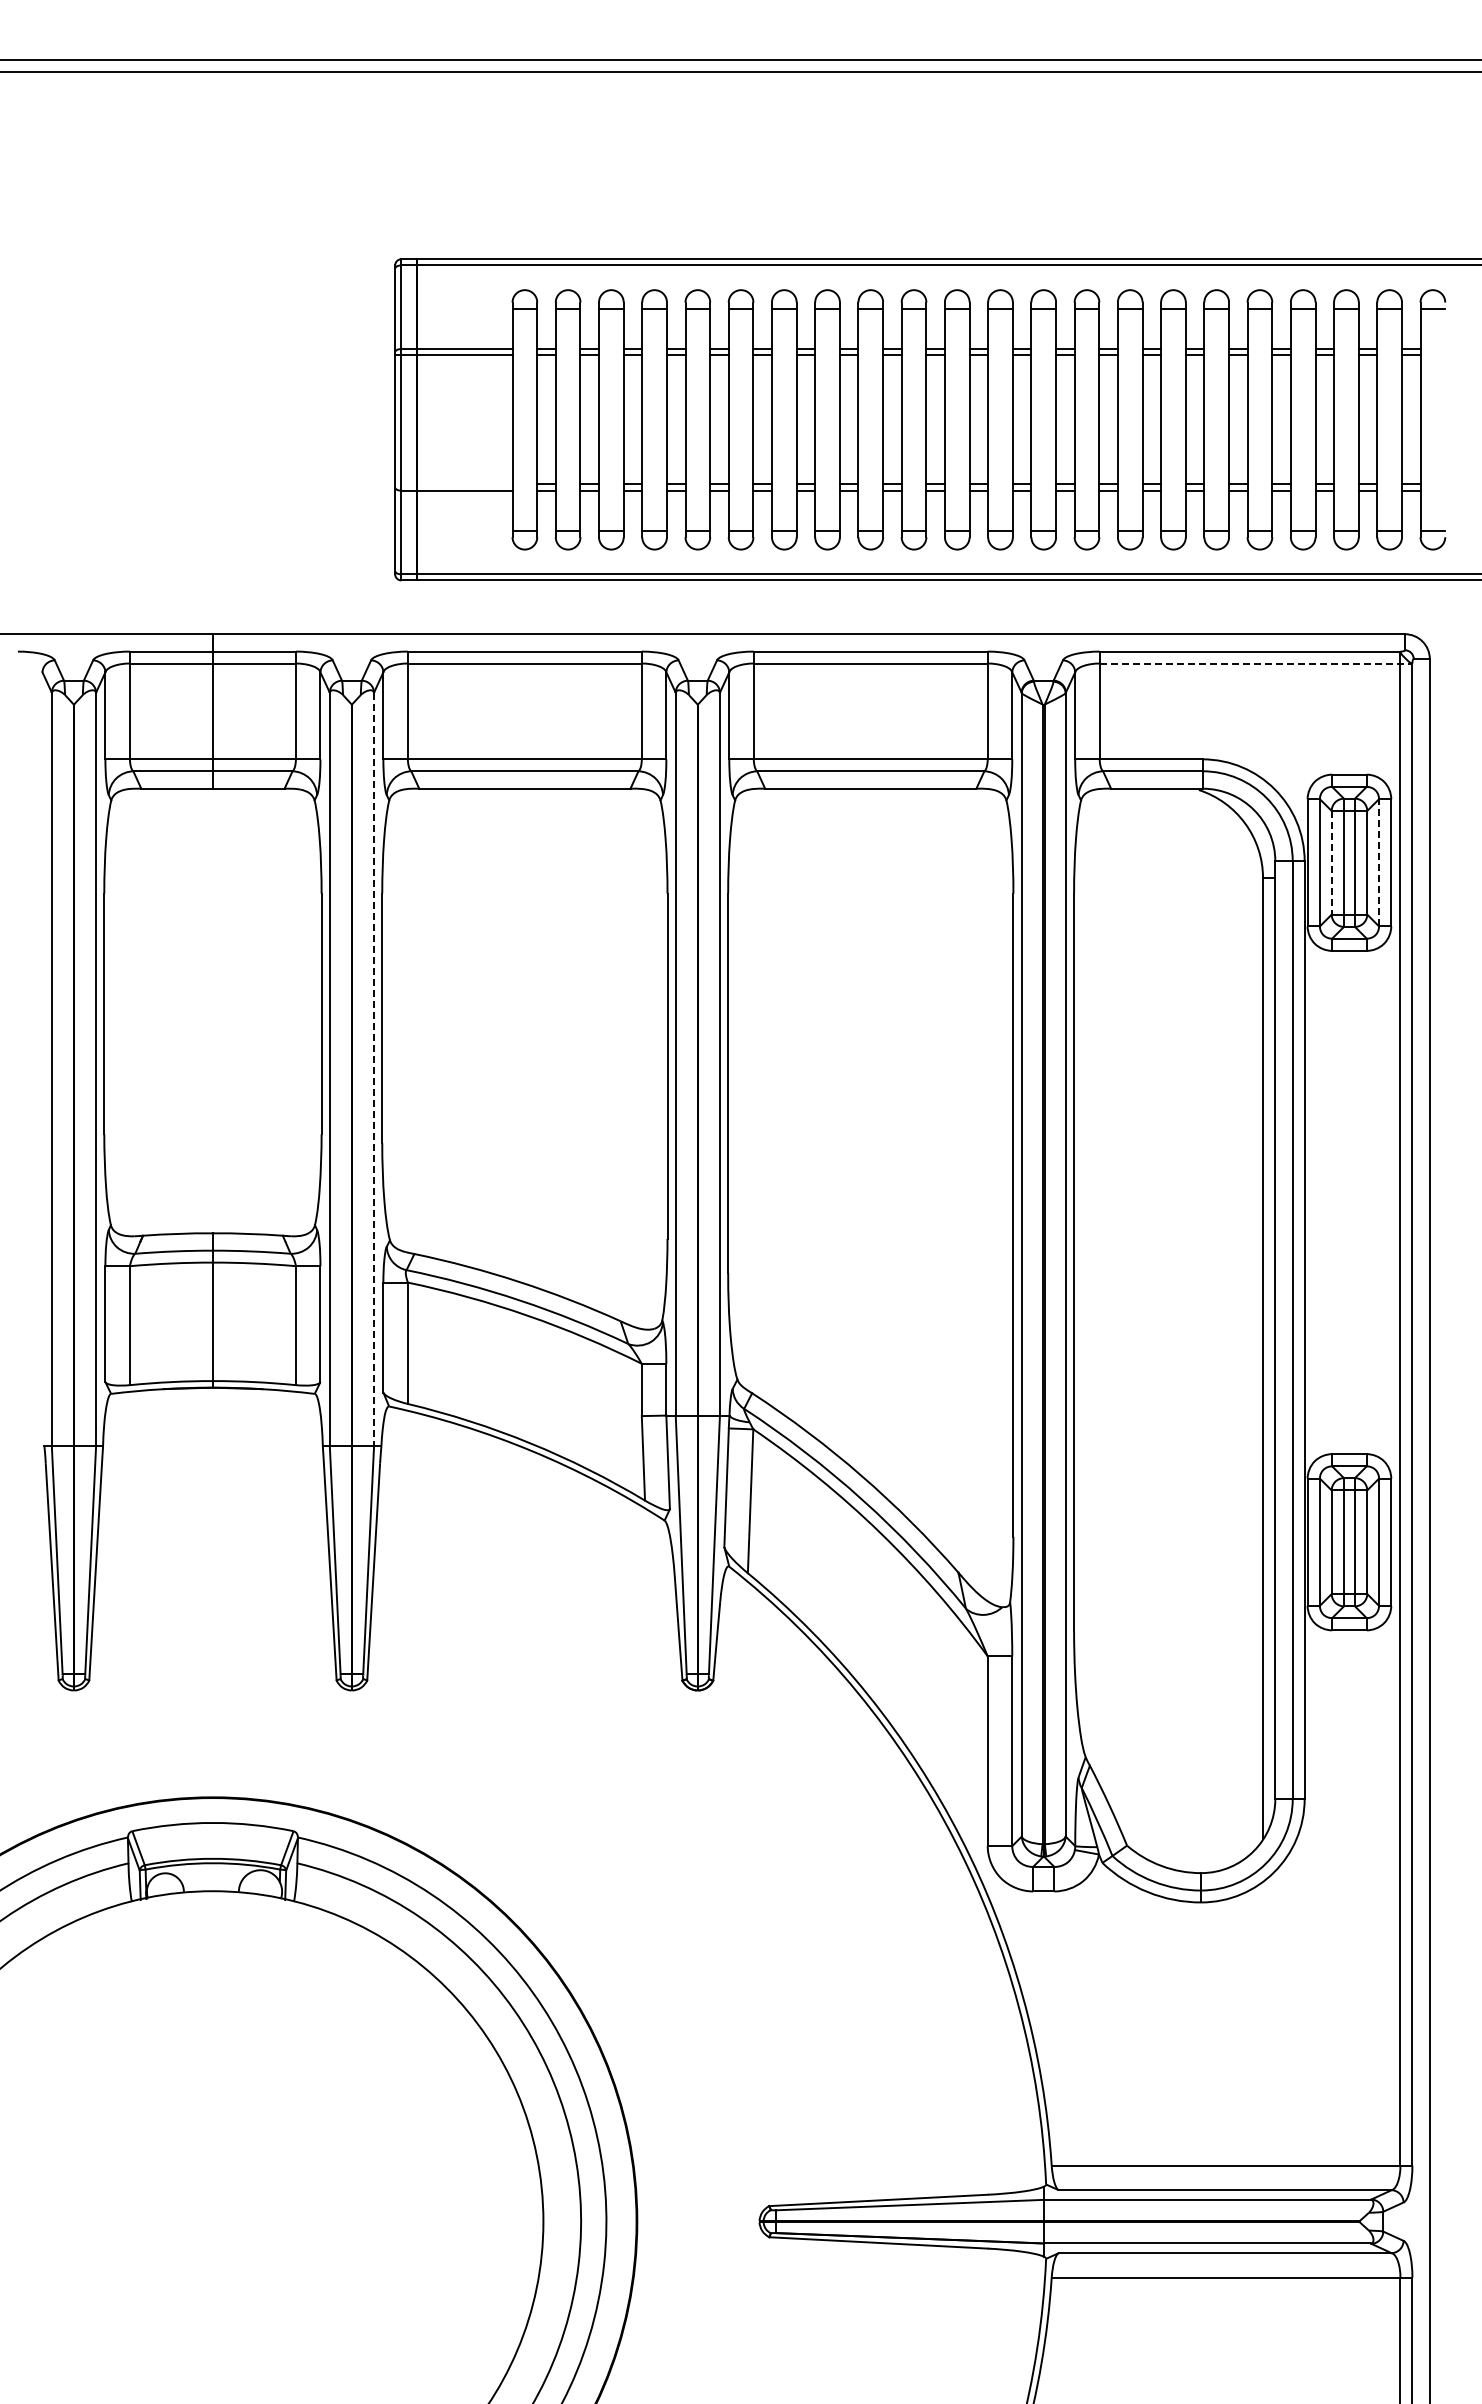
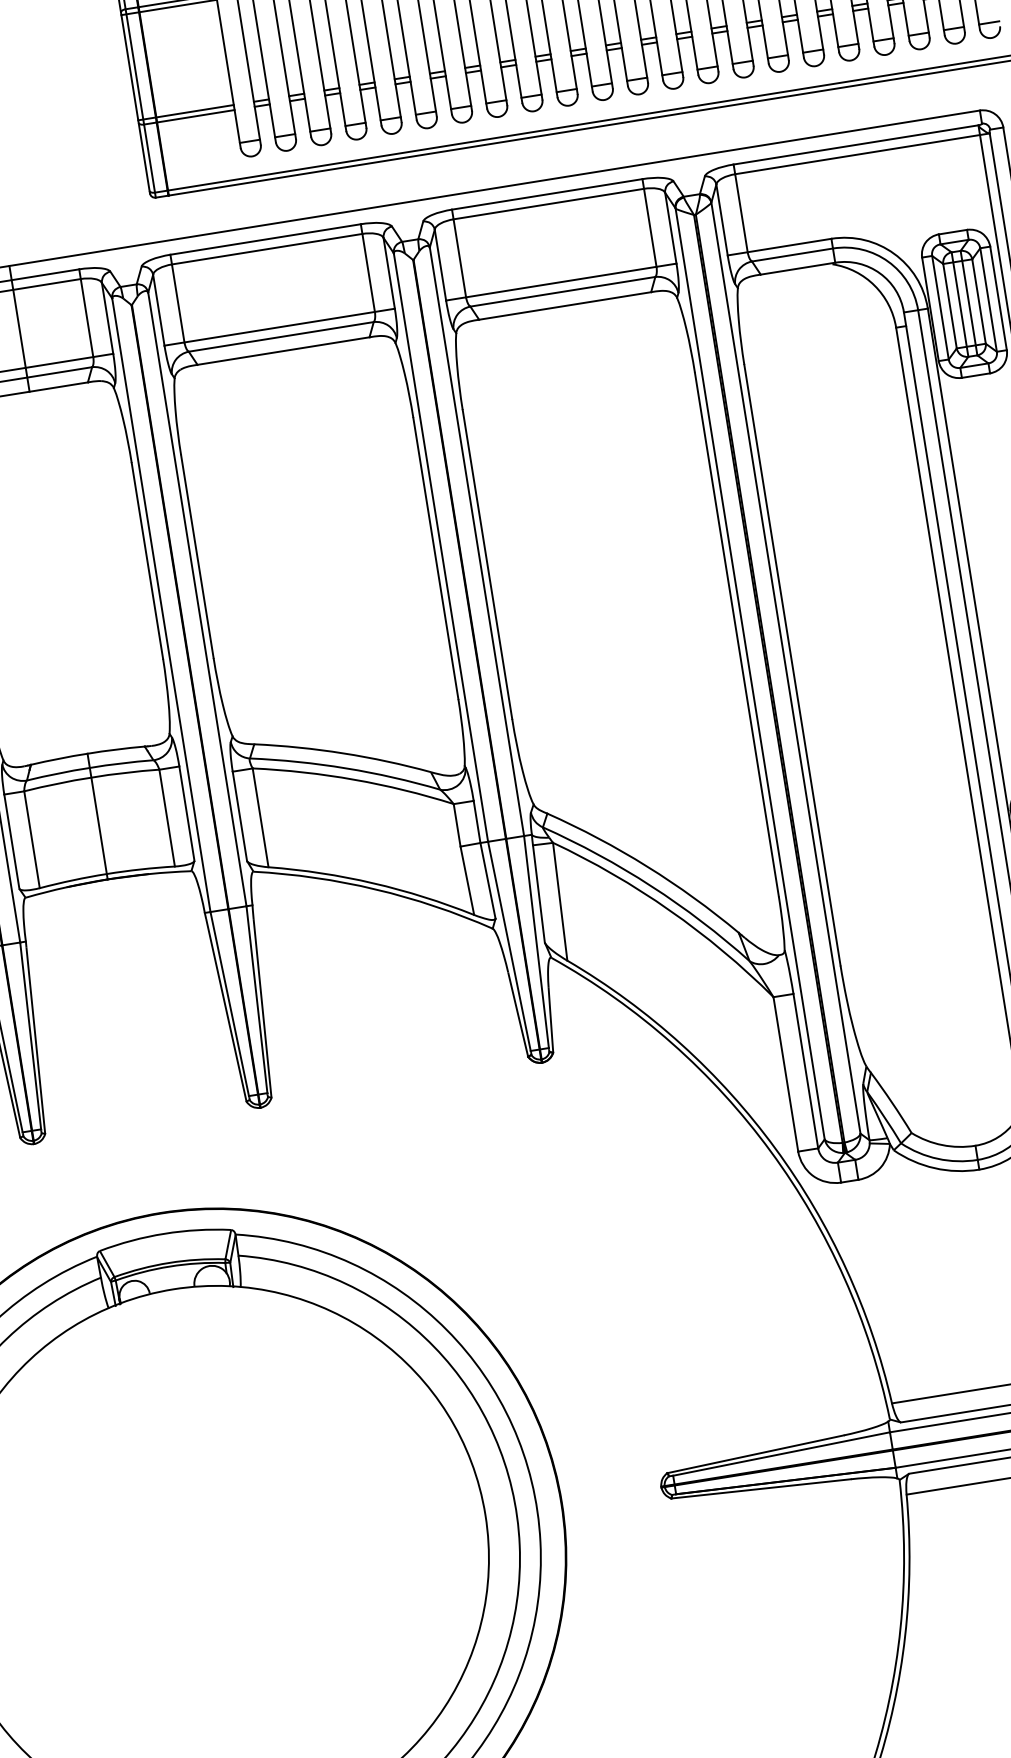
line: (453, 484) -> (185, 112), added
line: (1256, 663) -> (862, 153), dashed -> solid
line: (1331, 862) -> (949, 305), dashed -> solid
line: (1379, 862) -> (988, 299), dashed -> solid
line: (374, 1069) -> (197, 599), dashed -> solid

